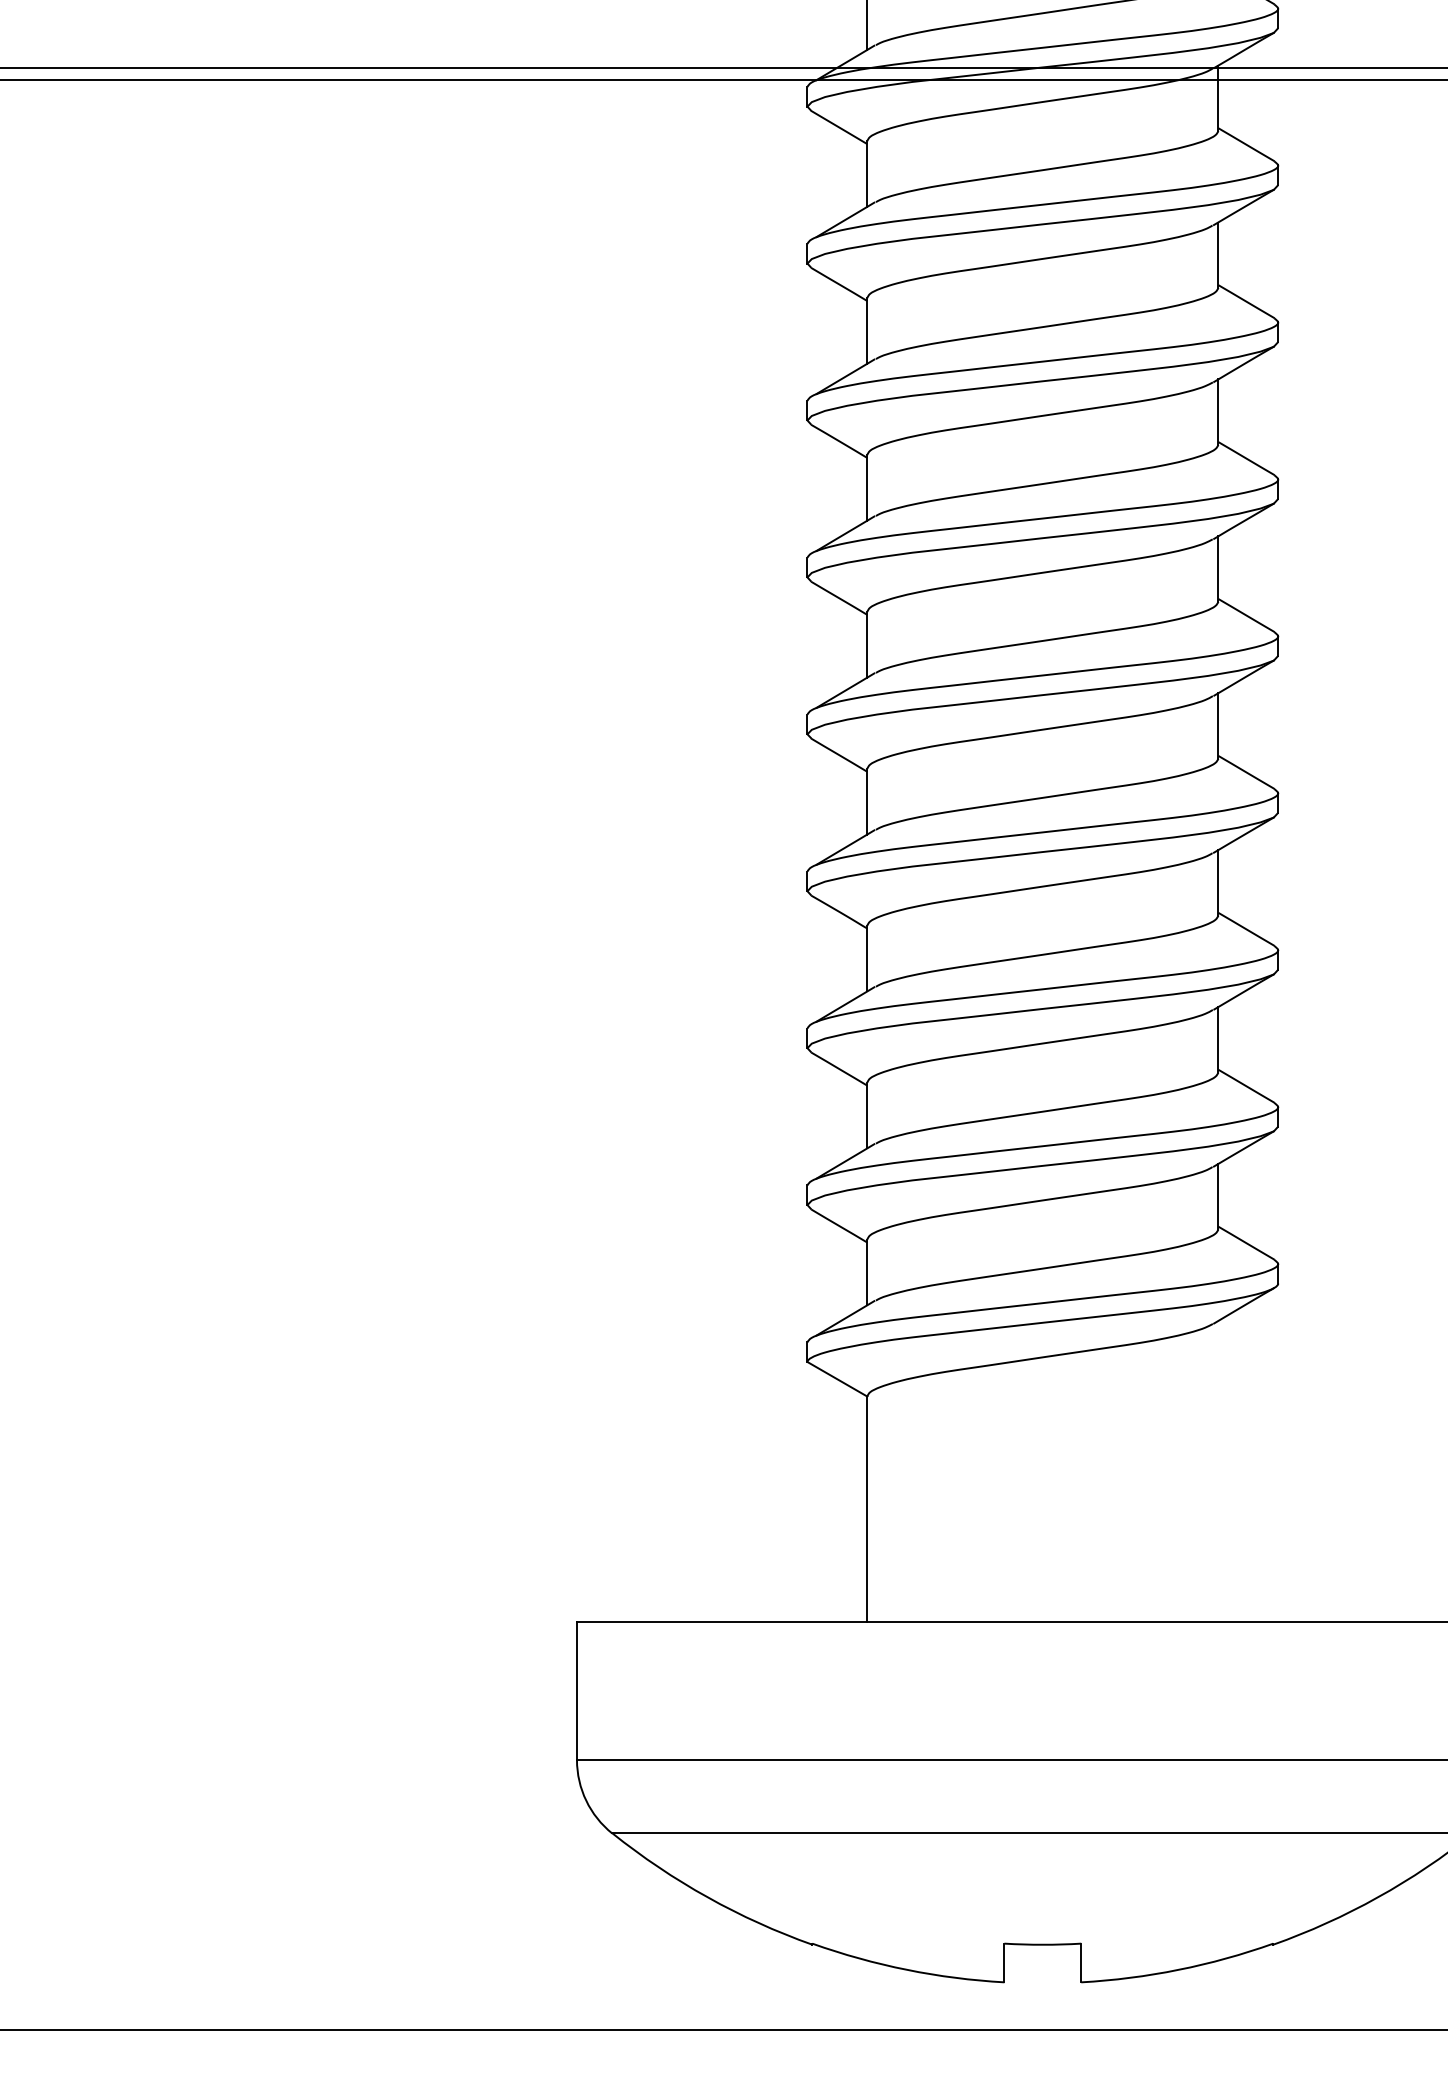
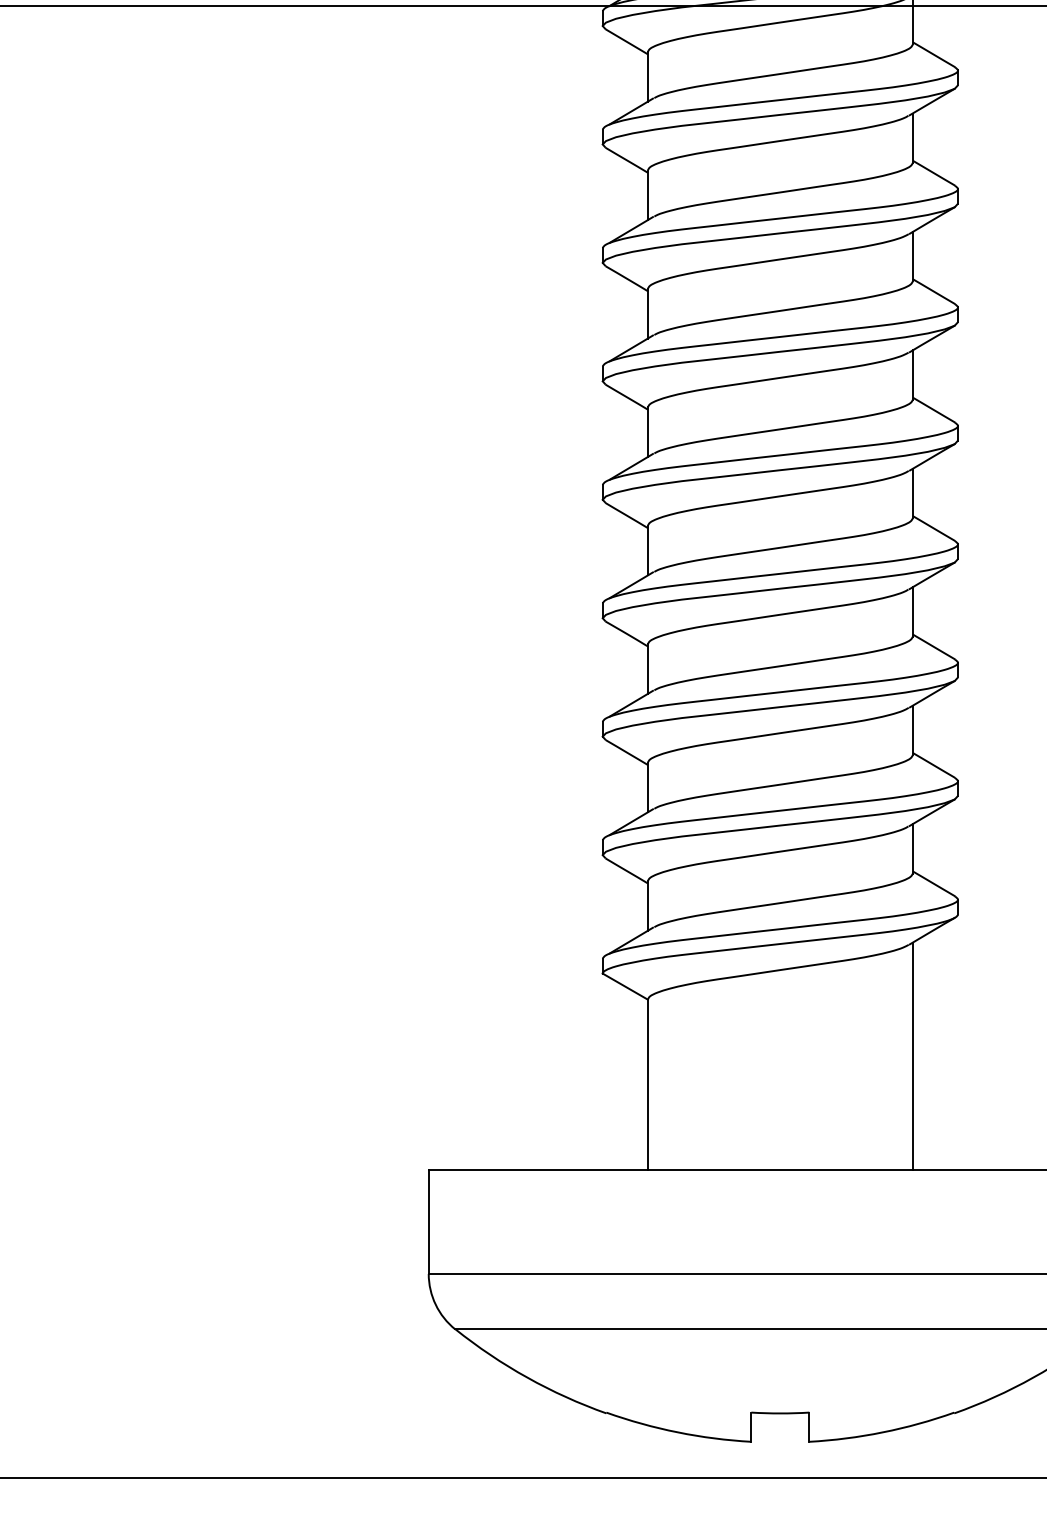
line: (1218, 1471) -> (912, 1056), added

